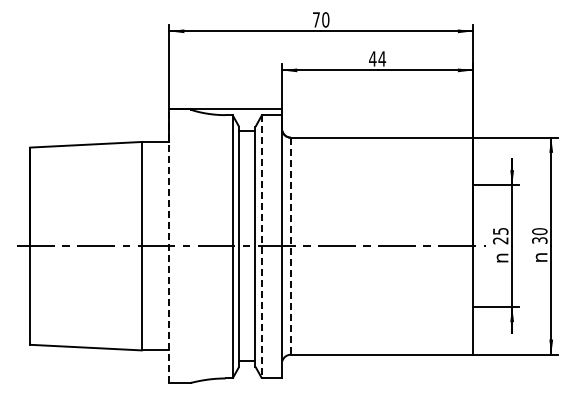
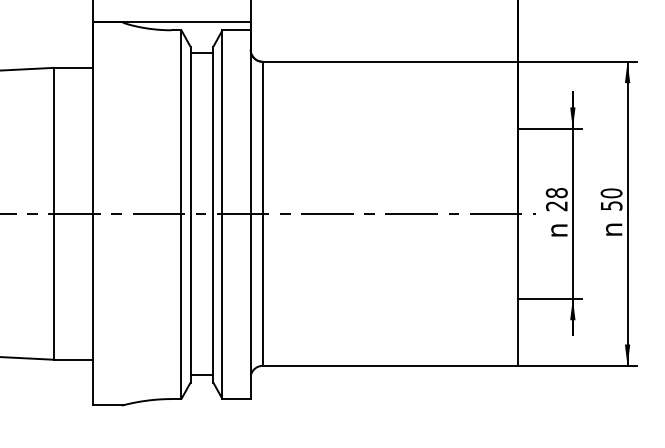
text: (500, 230) -> (556, 191), 25 -> 28
text: (539, 240) -> (611, 205), 30 -> 50
line: (169, 246) -> (92, 214), dashed -> solid
line: (262, 246) -> (223, 214), dashed -> solid
line: (290, 246) -> (262, 214), dashed -> solid

